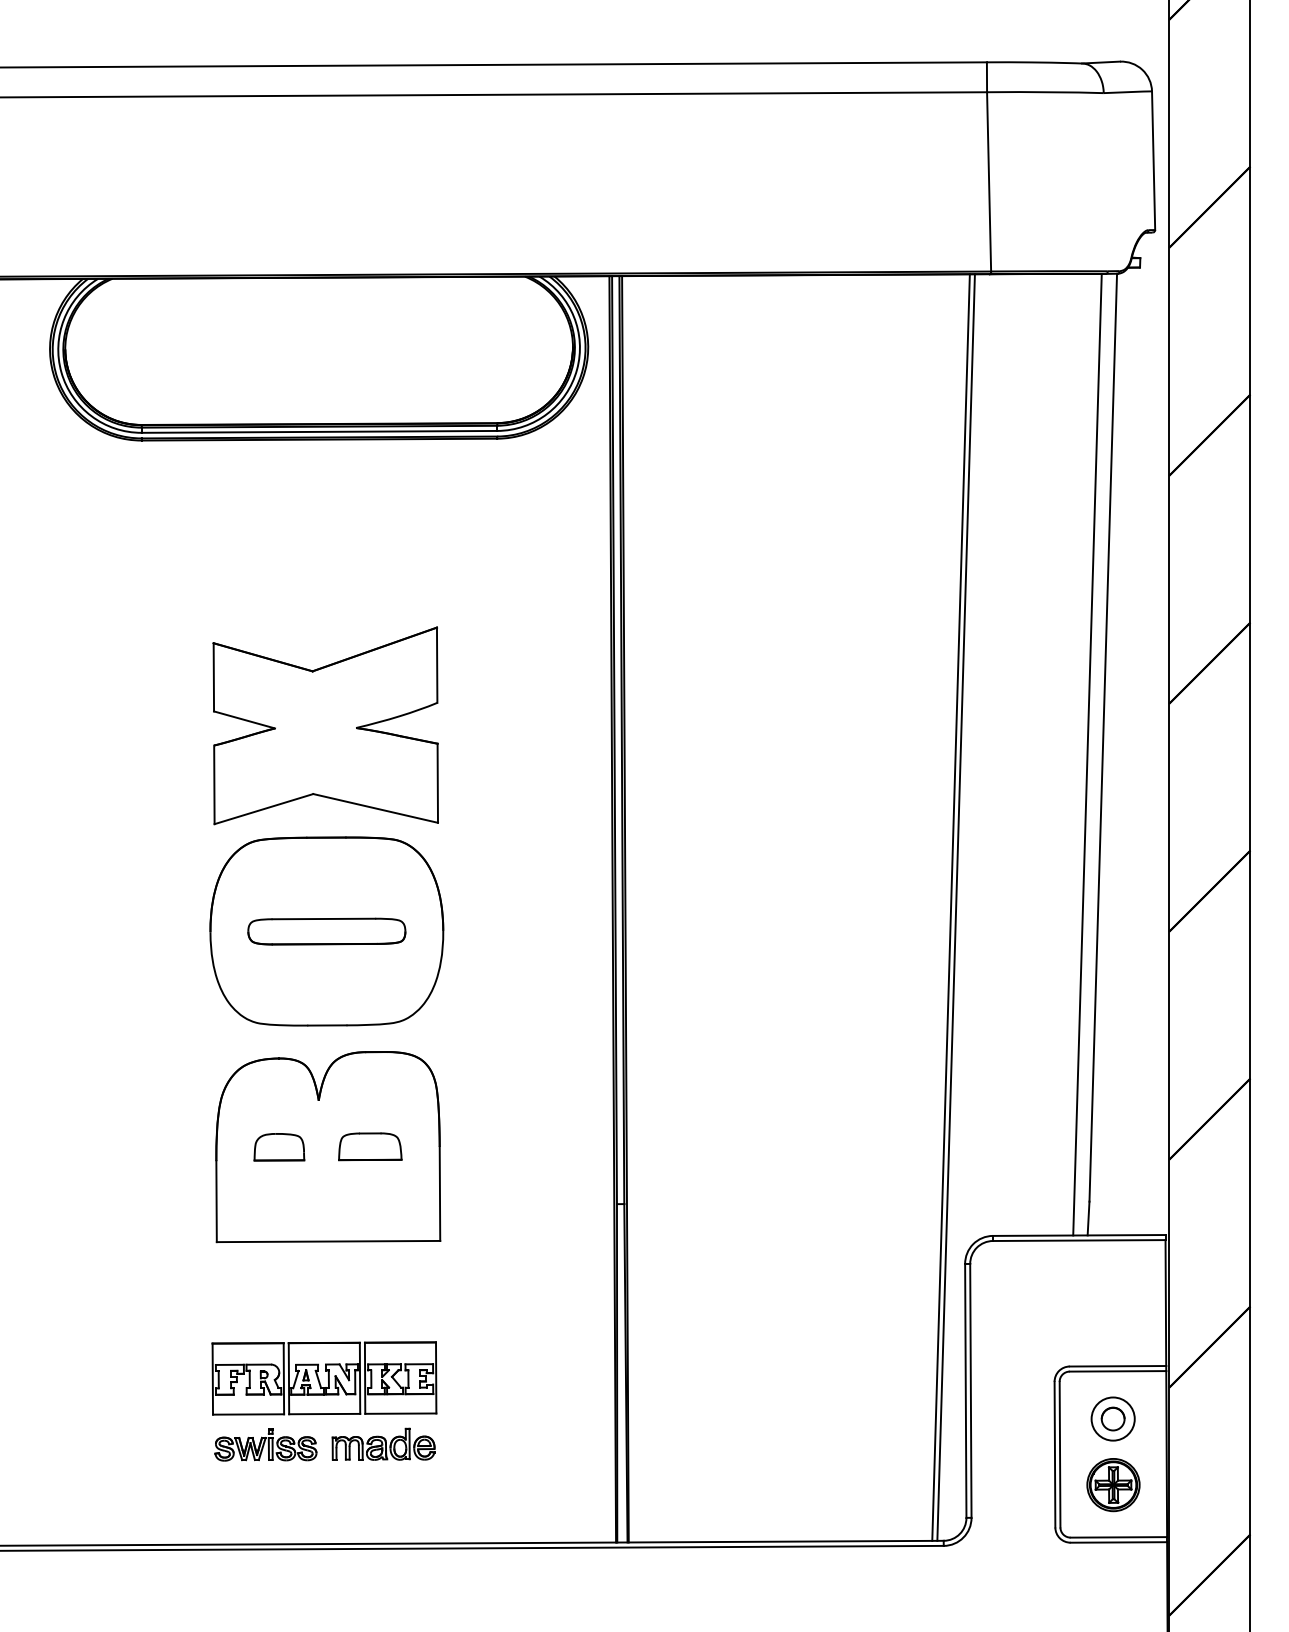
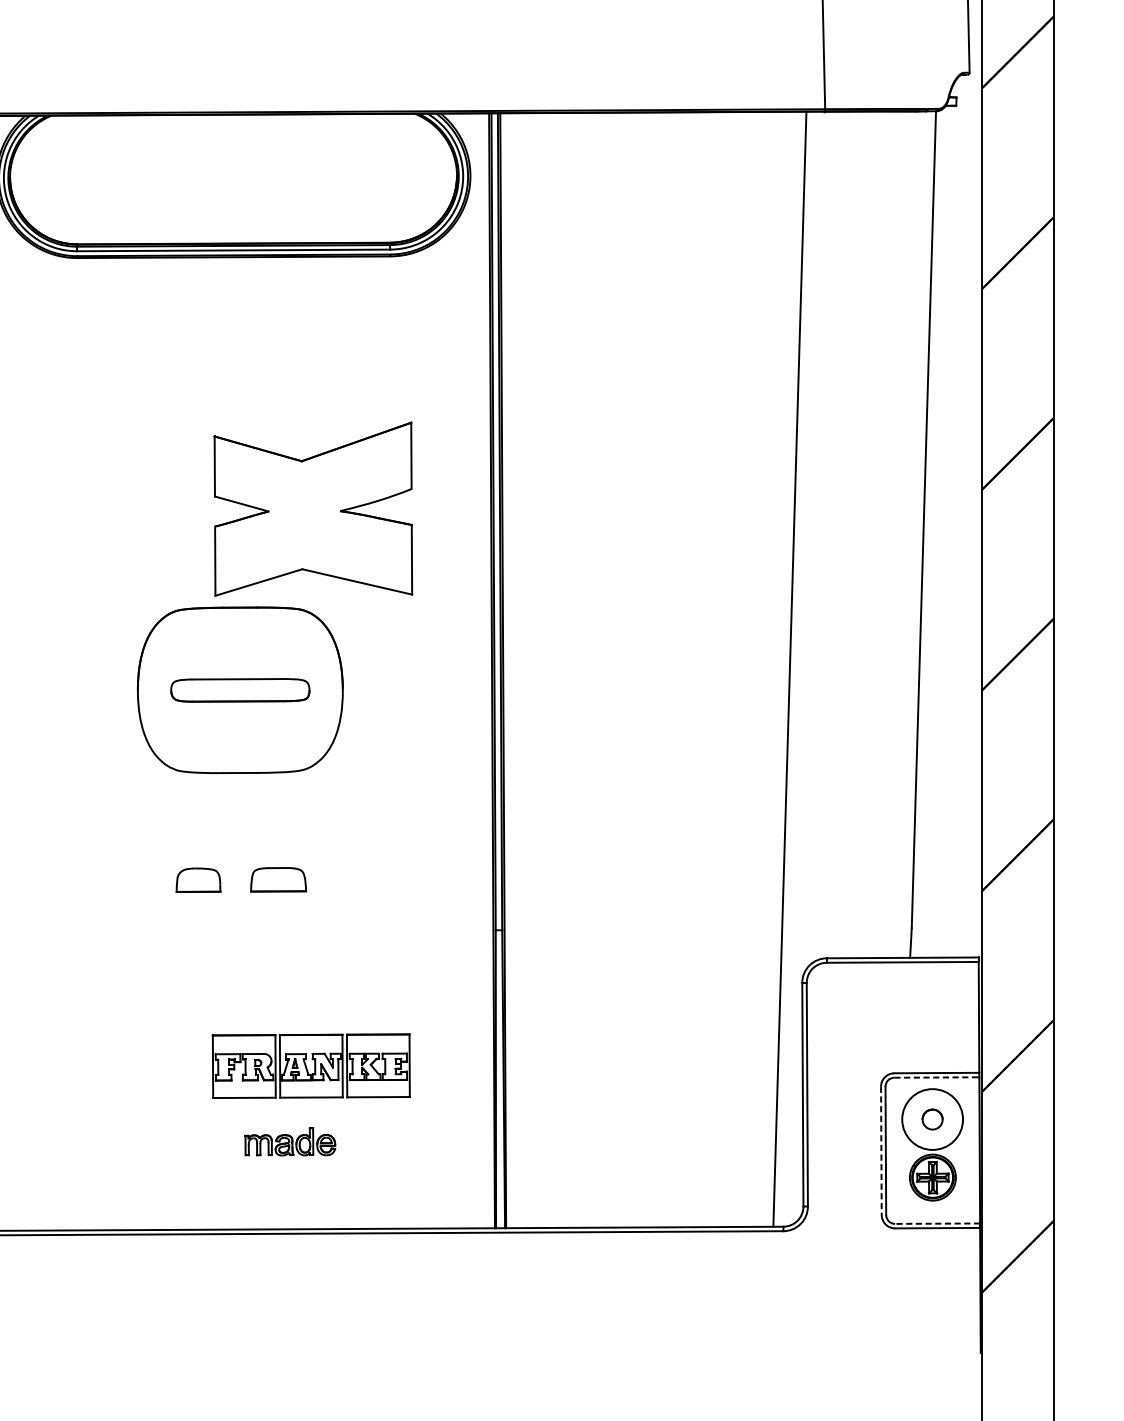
part: (325, 725) -> (313, 508), moved
line: (1087, 754) -> (910, 534), removed
line: (955, 907) -> (793, 669), removed
part: (328, 1147) -> (241, 880), removed
line: (1118, 1371) -> (937, 1077), solid -> dashed
part: (324, 1378) -> (311, 1066), moved
circle: (1112, 1418) -> (932, 1119), size x1.6
part: (265, 1444) -> (186, 1141), removed
line: (1054, 1454) -> (880, 1150), solid -> dashed
line: (1118, 1537) -> (937, 1223), solid -> dashed

